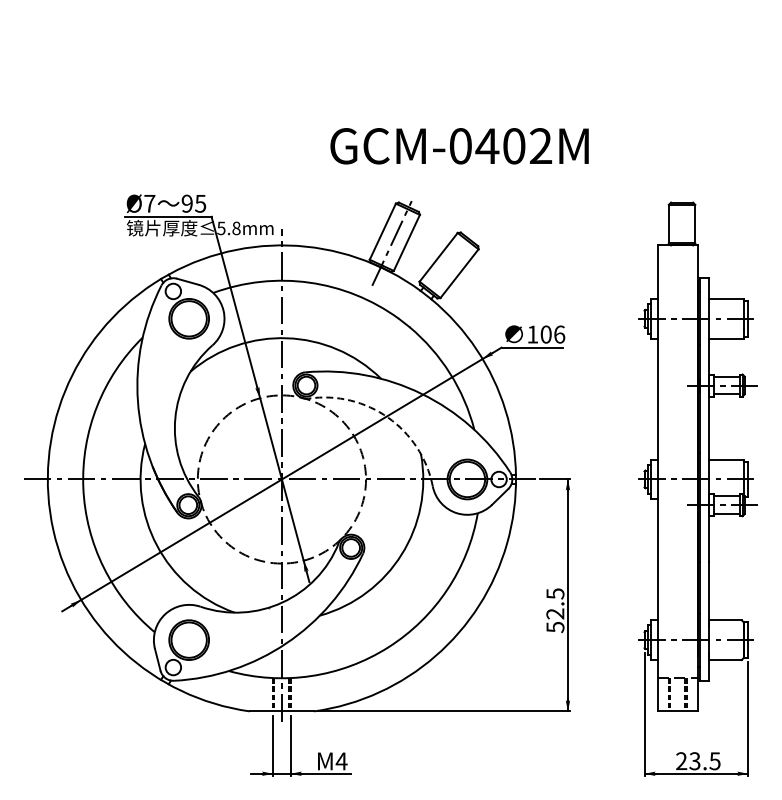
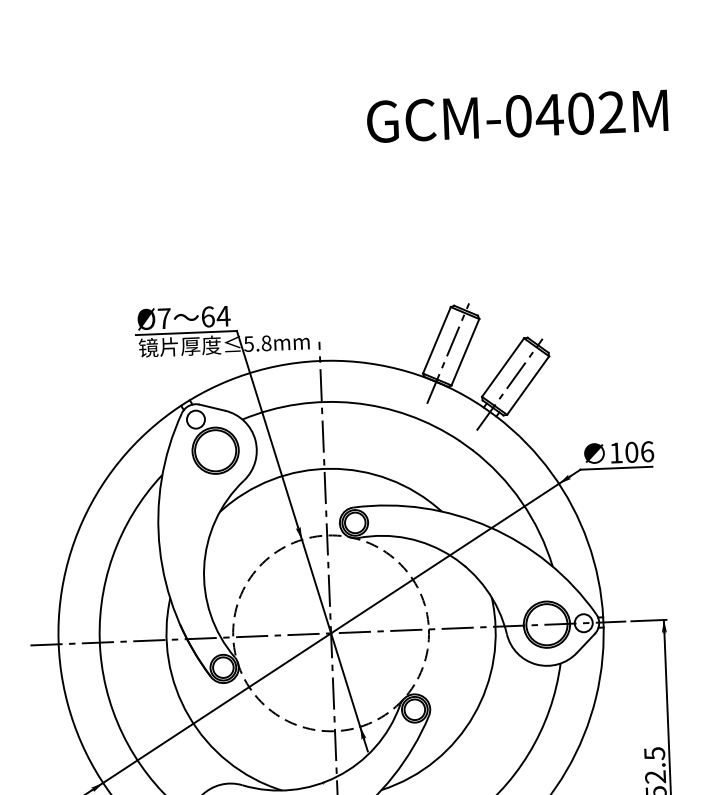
text: (459, 146) -> (517, 116), moved
text: (193, 203) -> (215, 316), 95 -> 64
line: (443, 272) -> (509, 384), added
arc: (388, 417) -> (452, 556), dashed -> solid

